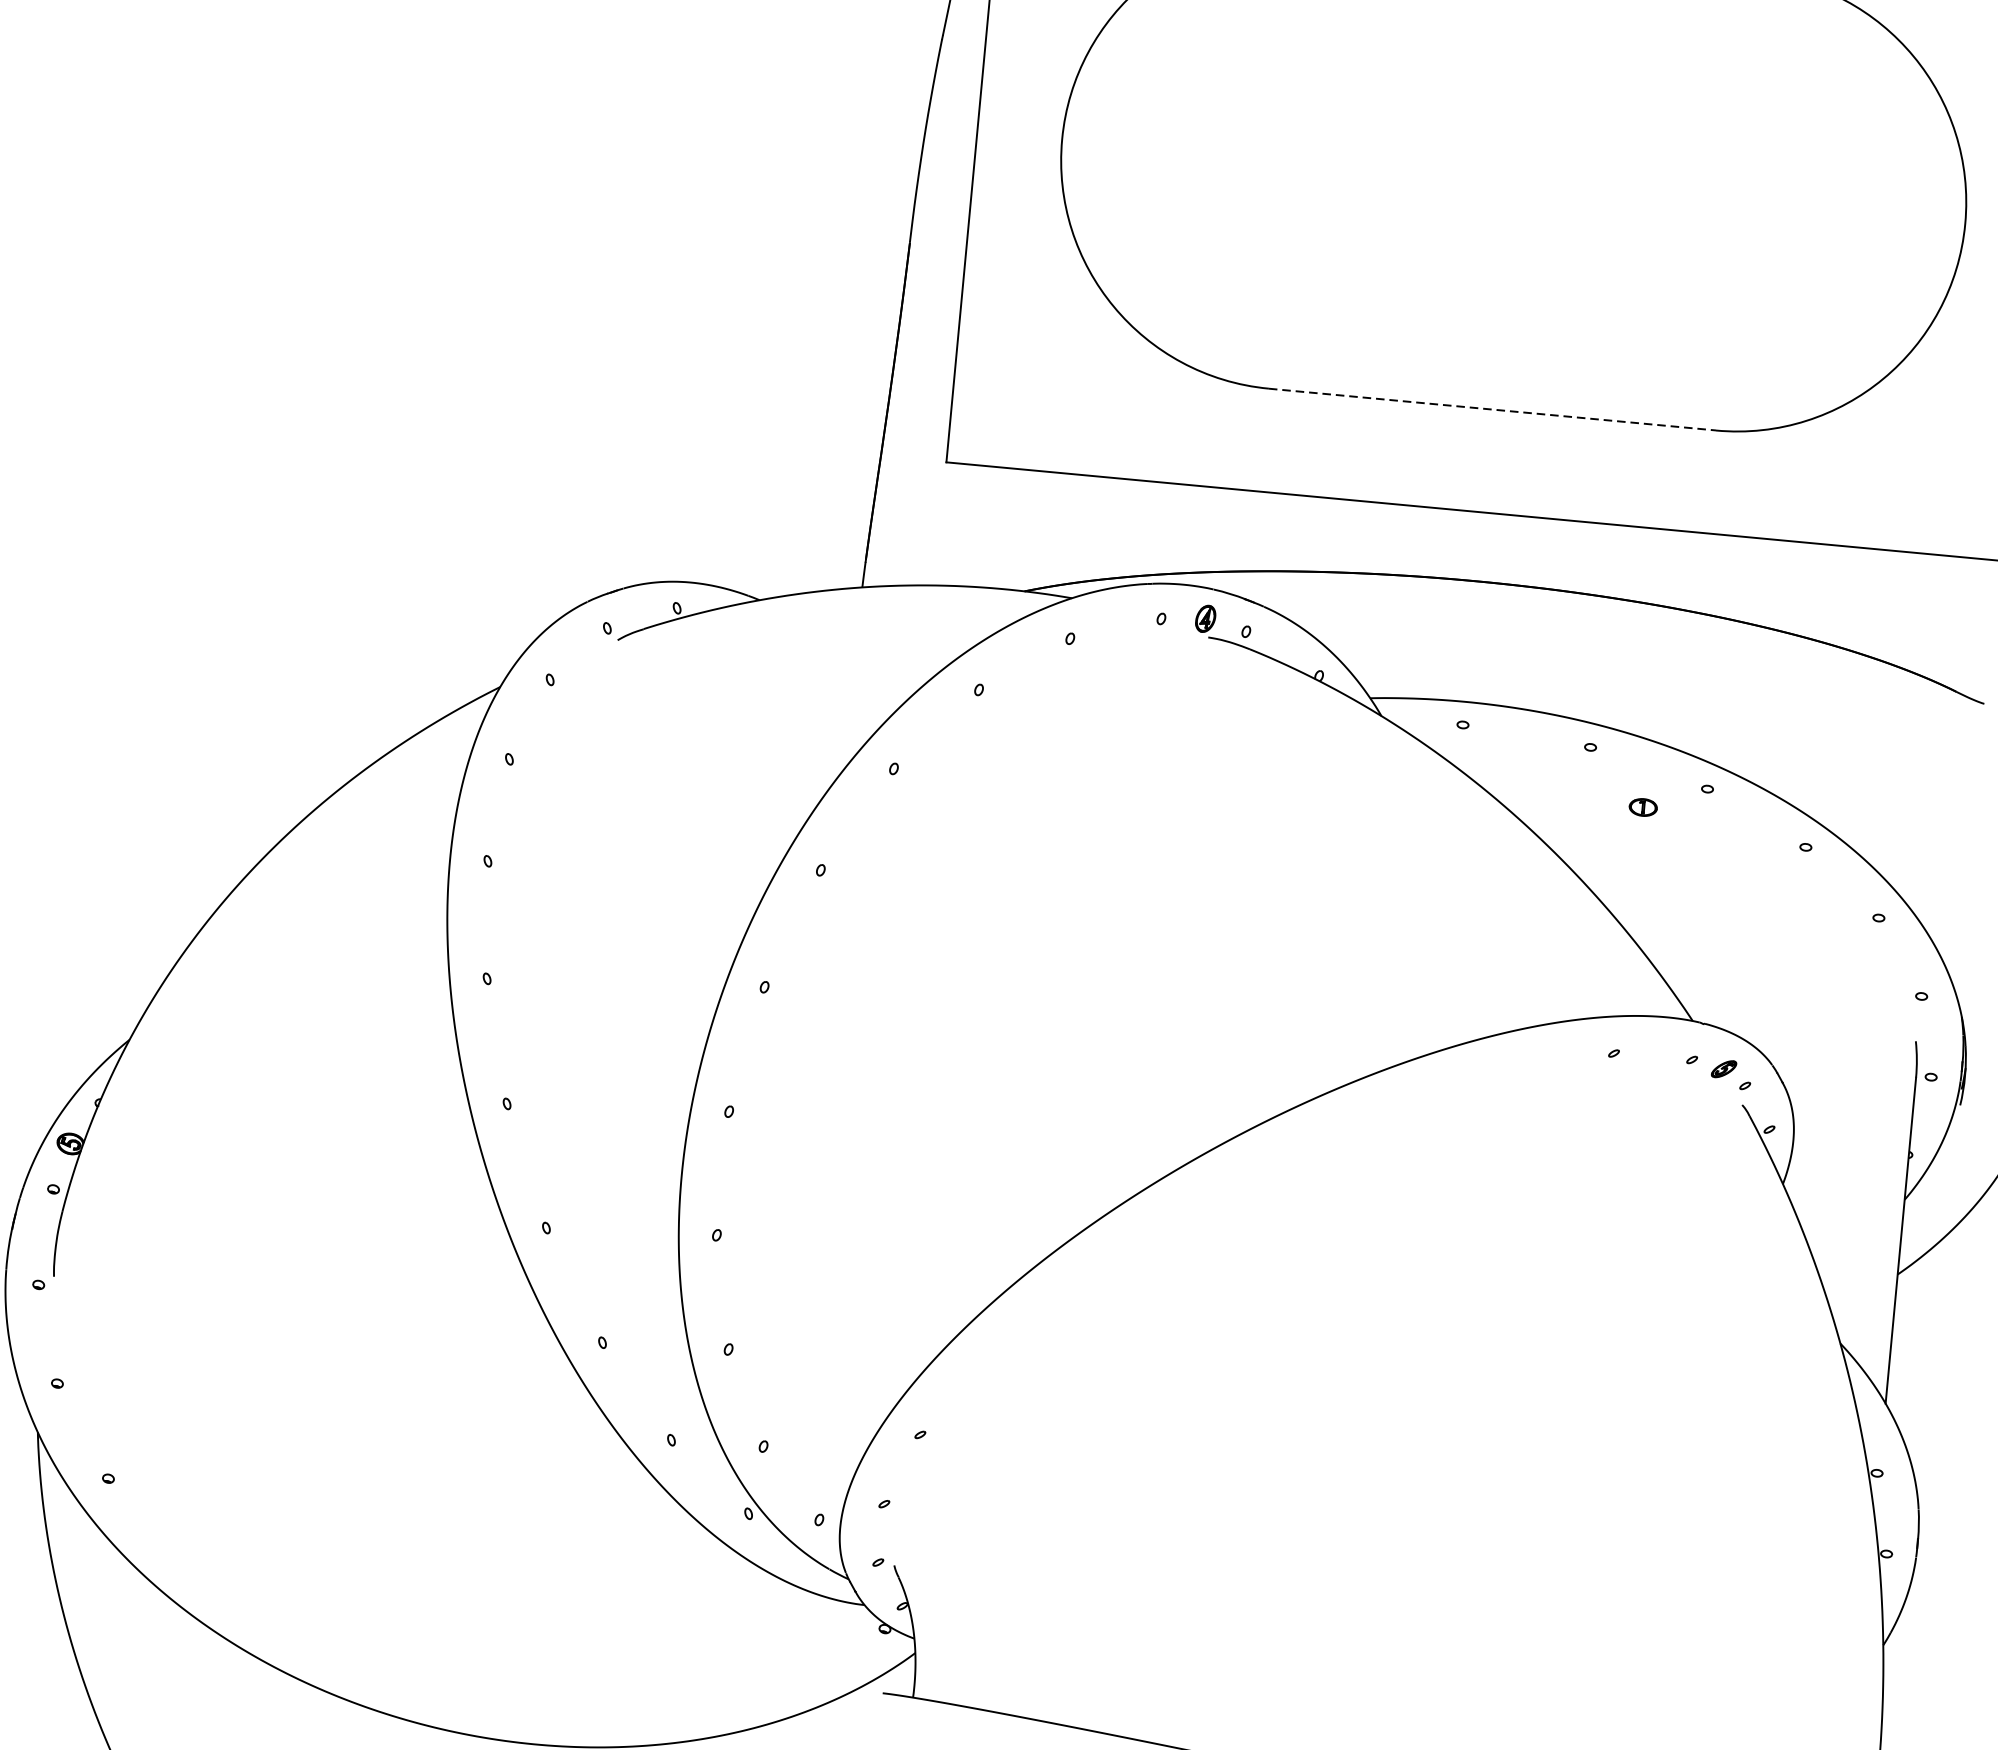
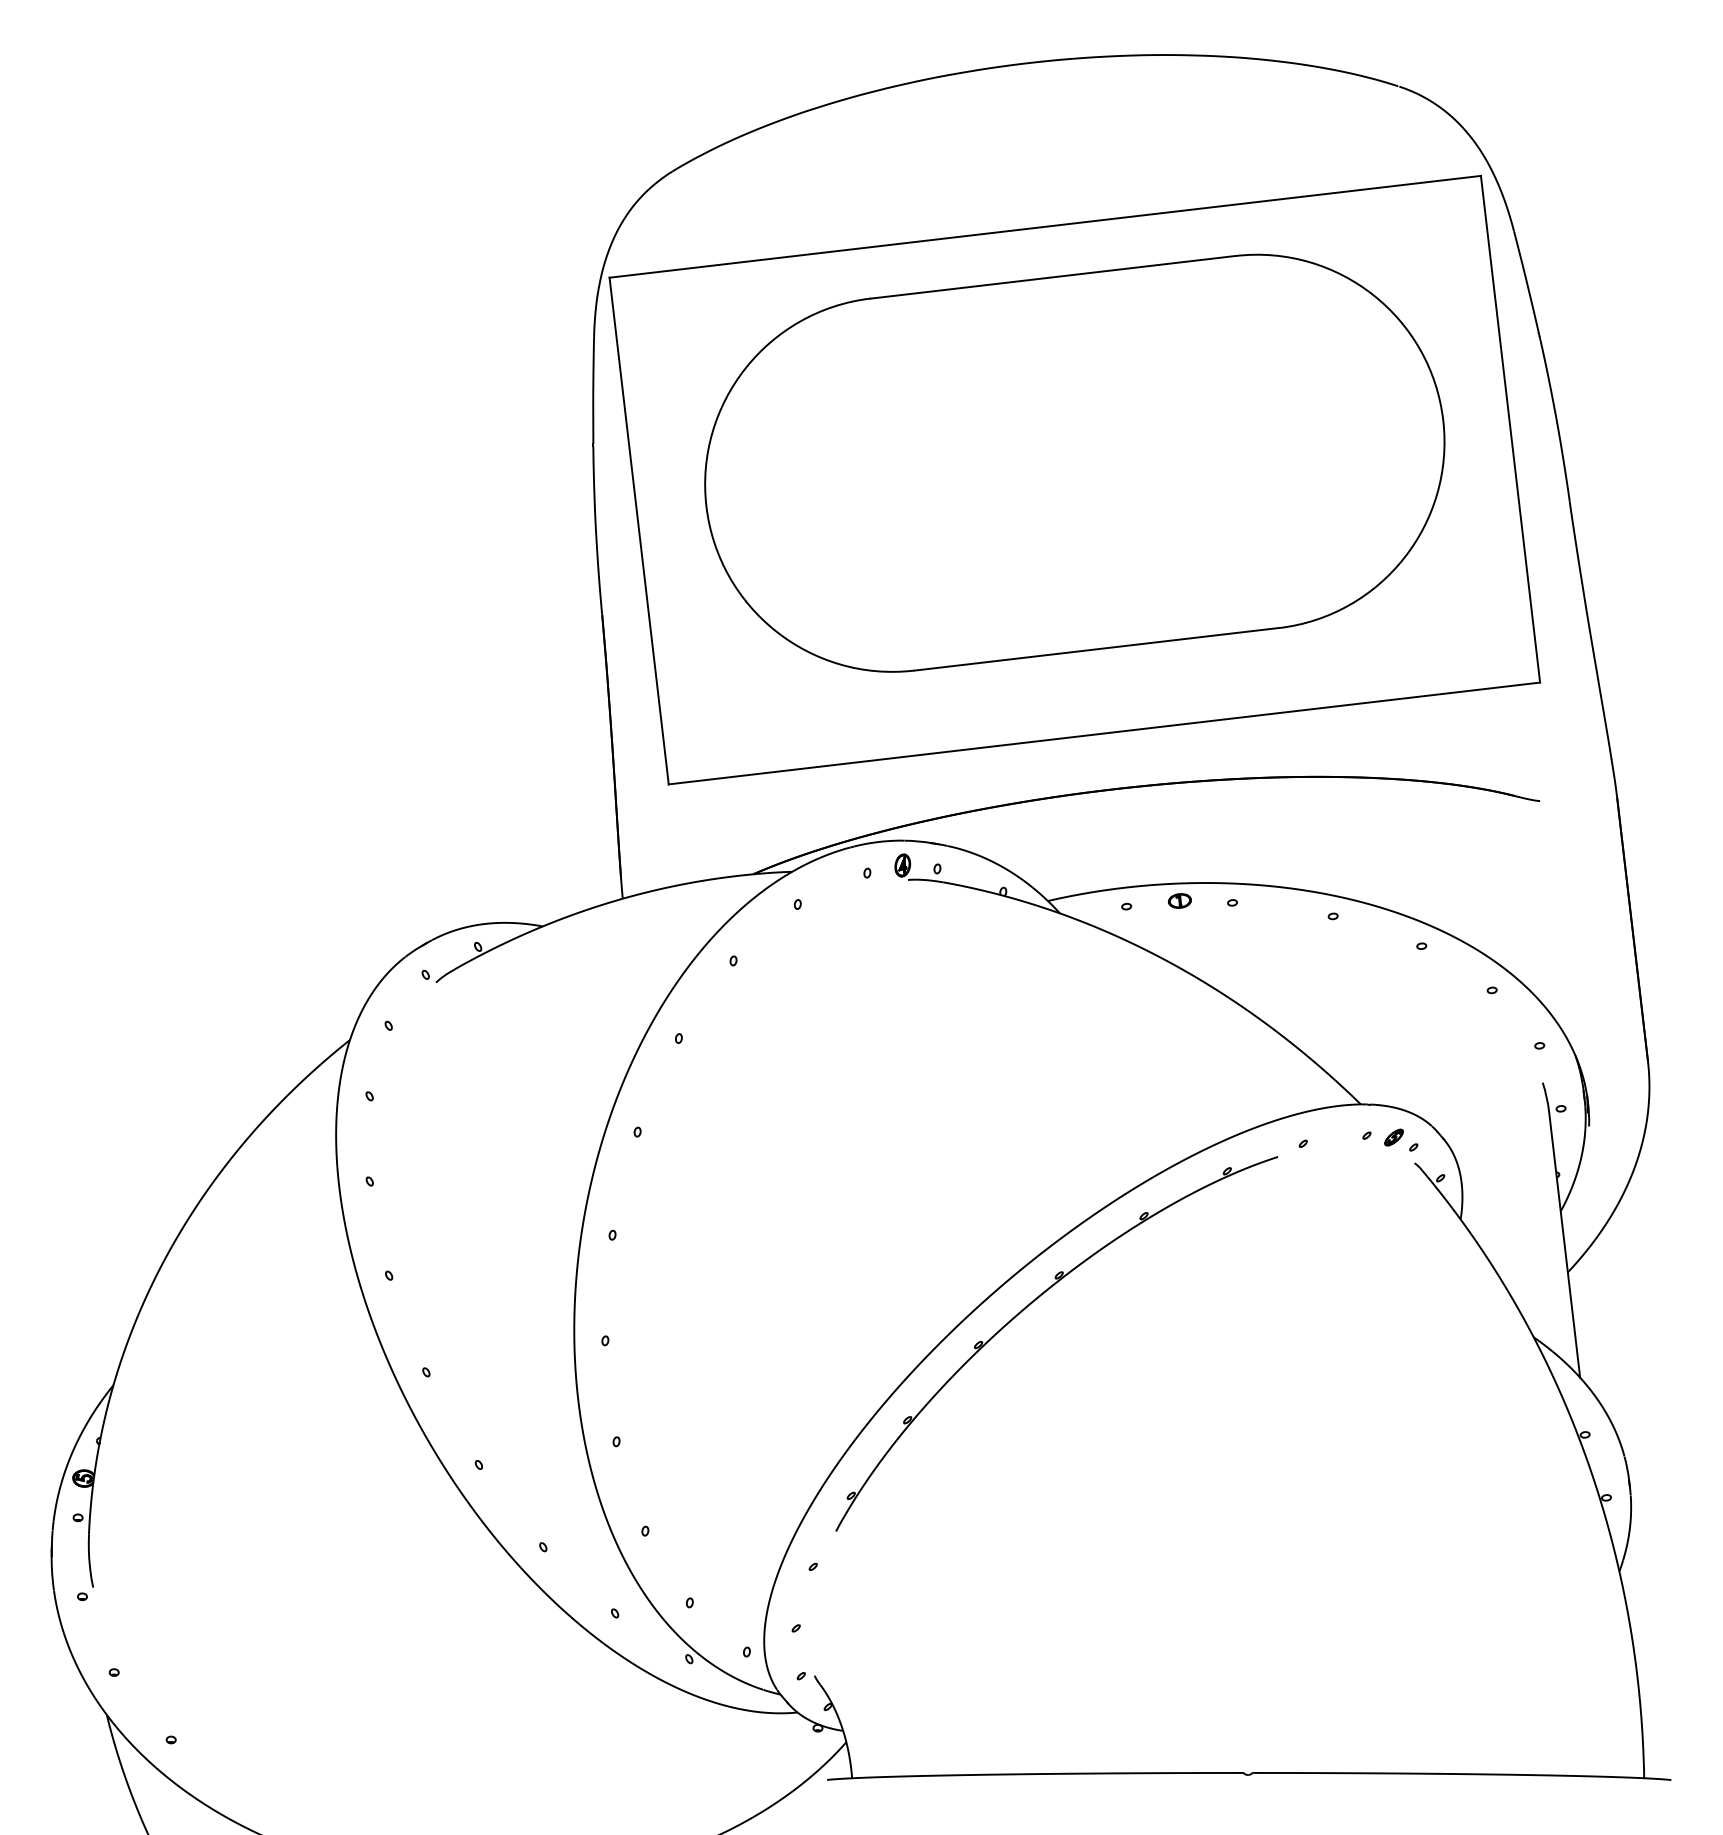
line: (1492, 409) -> (1096, 649), dashed -> solid
part: (1642, 806) -> (1179, 900), moved
part: (1238, 1182) -> (1024, 1310), added

